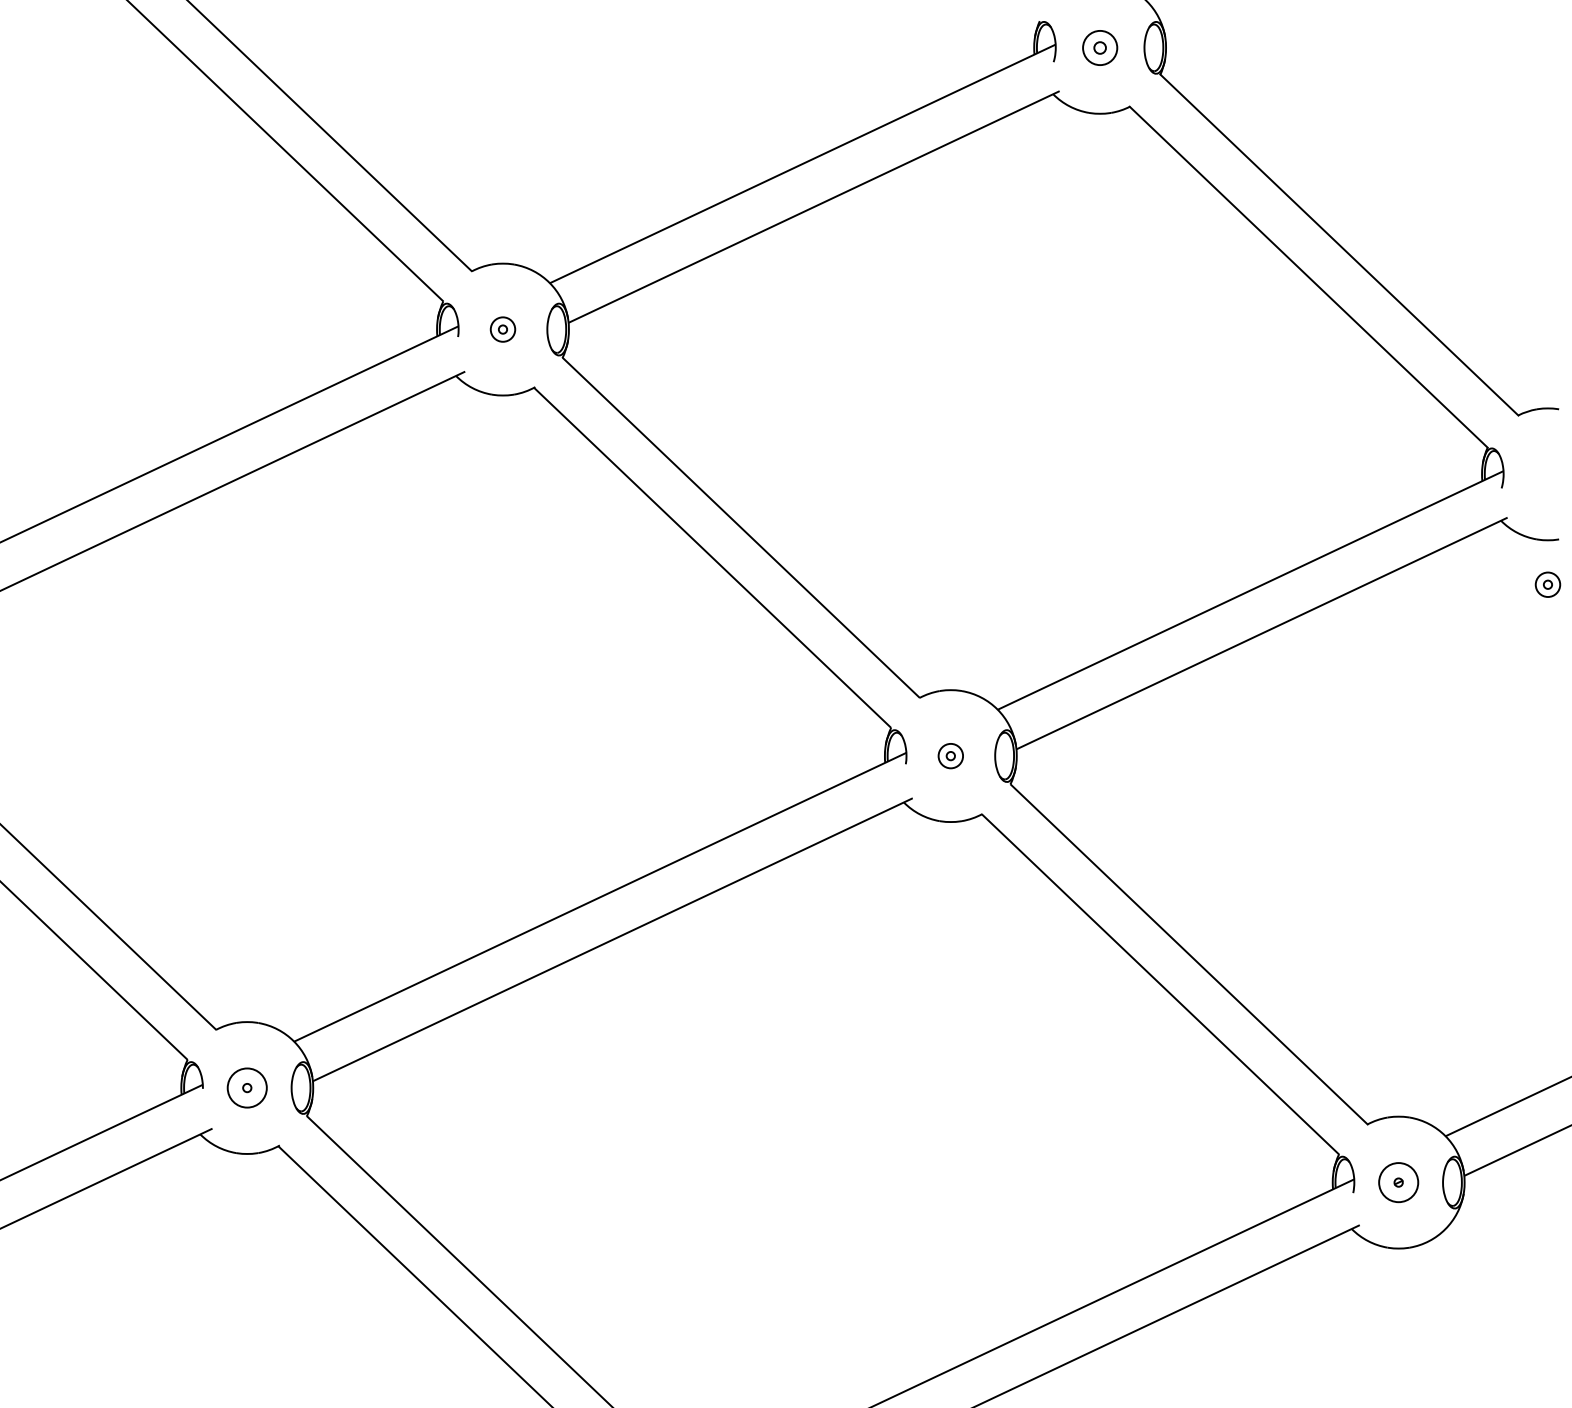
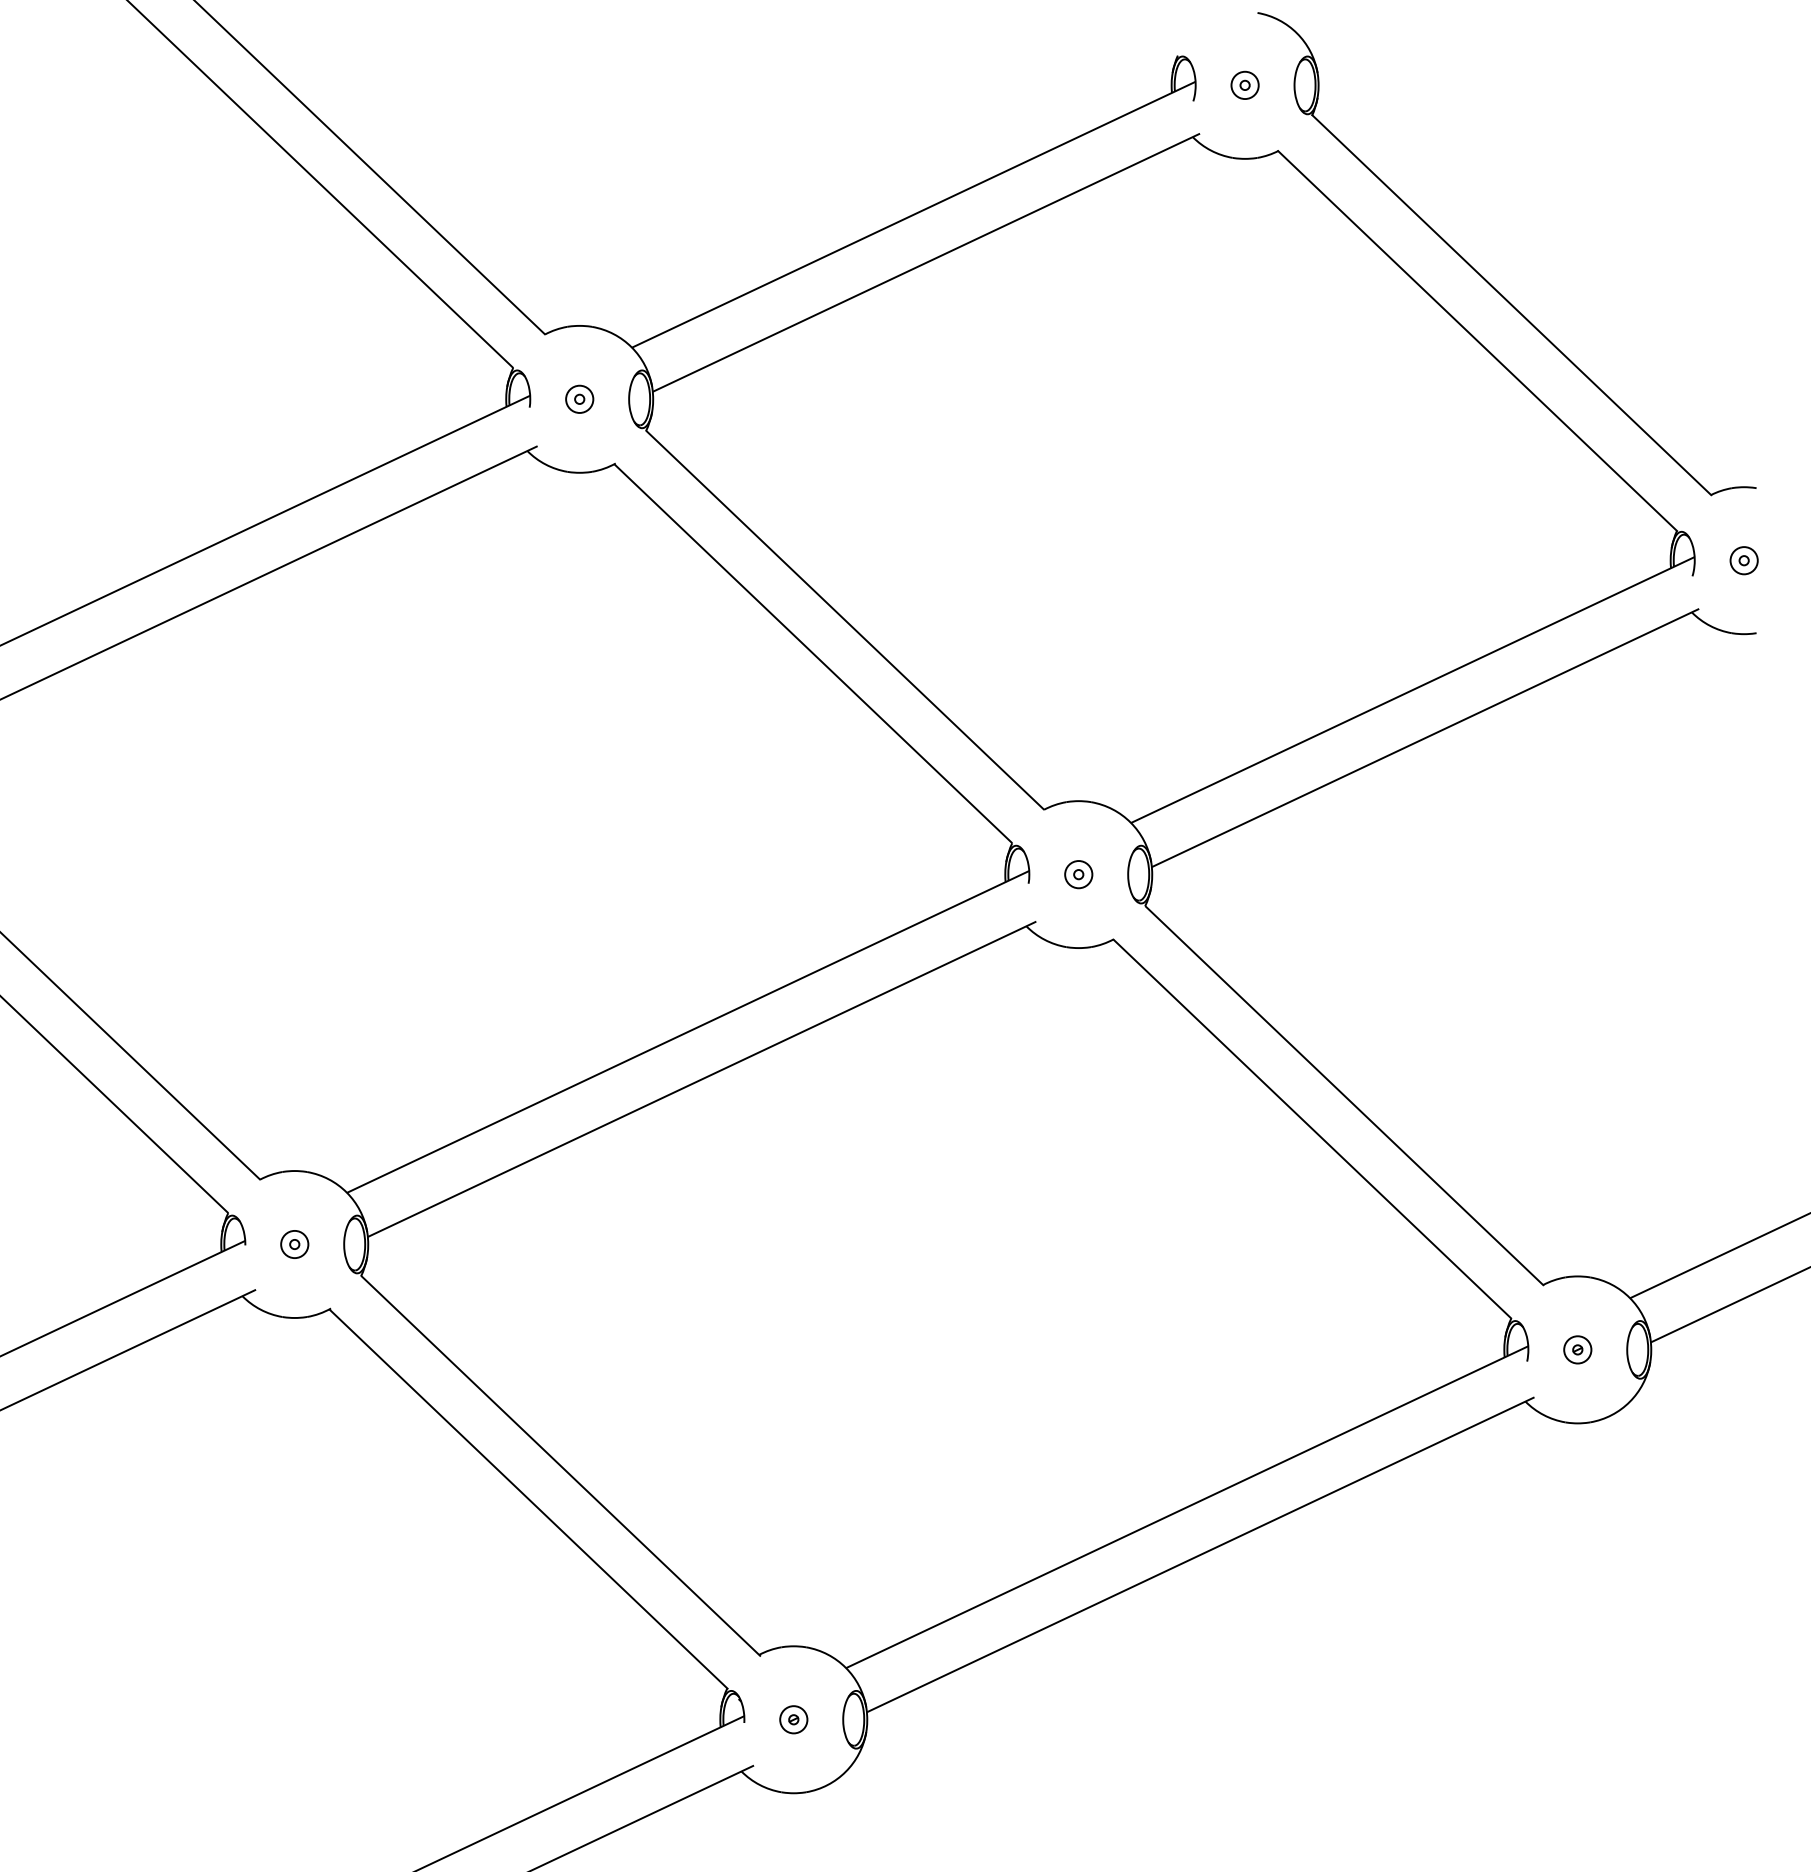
part: (1099, 47) -> (1244, 84), size x0.71
part: (1547, 584) -> (1743, 560), moved
circle: (247, 1088) -> (294, 1244), size x0.62
circle: (1398, 1182) -> (1577, 1349), size x0.62

